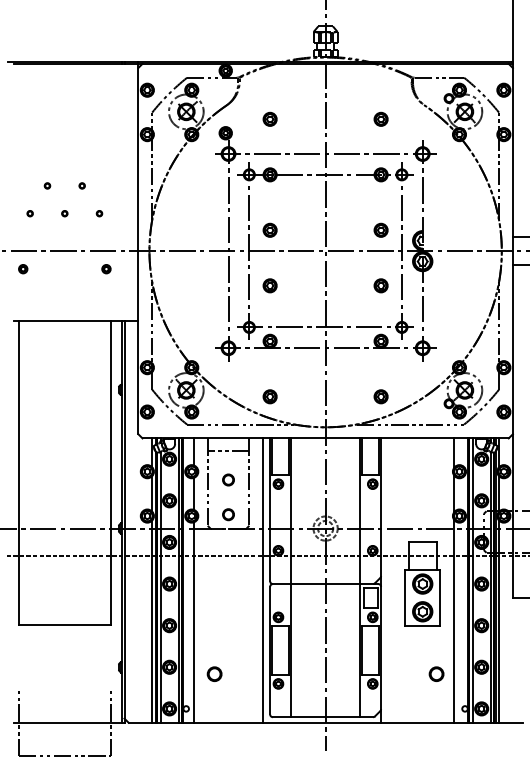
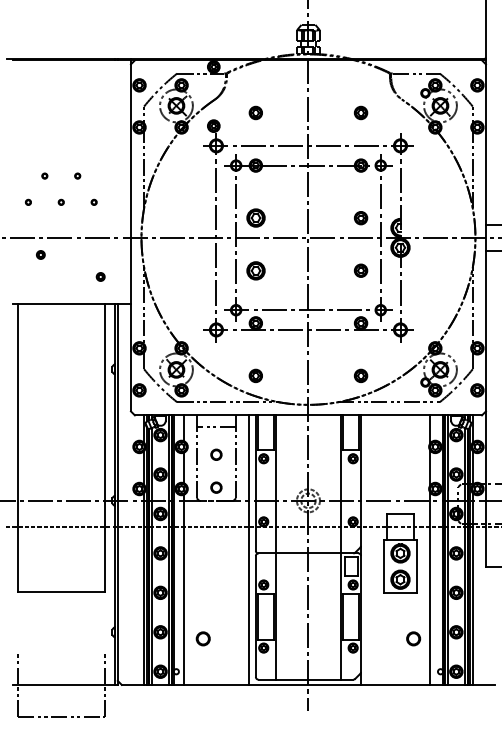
part: (269, 230) -> (255, 218), size x1.4
part: (22, 268) -> (40, 254), moved
part: (106, 268) -> (100, 276), moved
part: (269, 285) -> (255, 270), size x1.4

